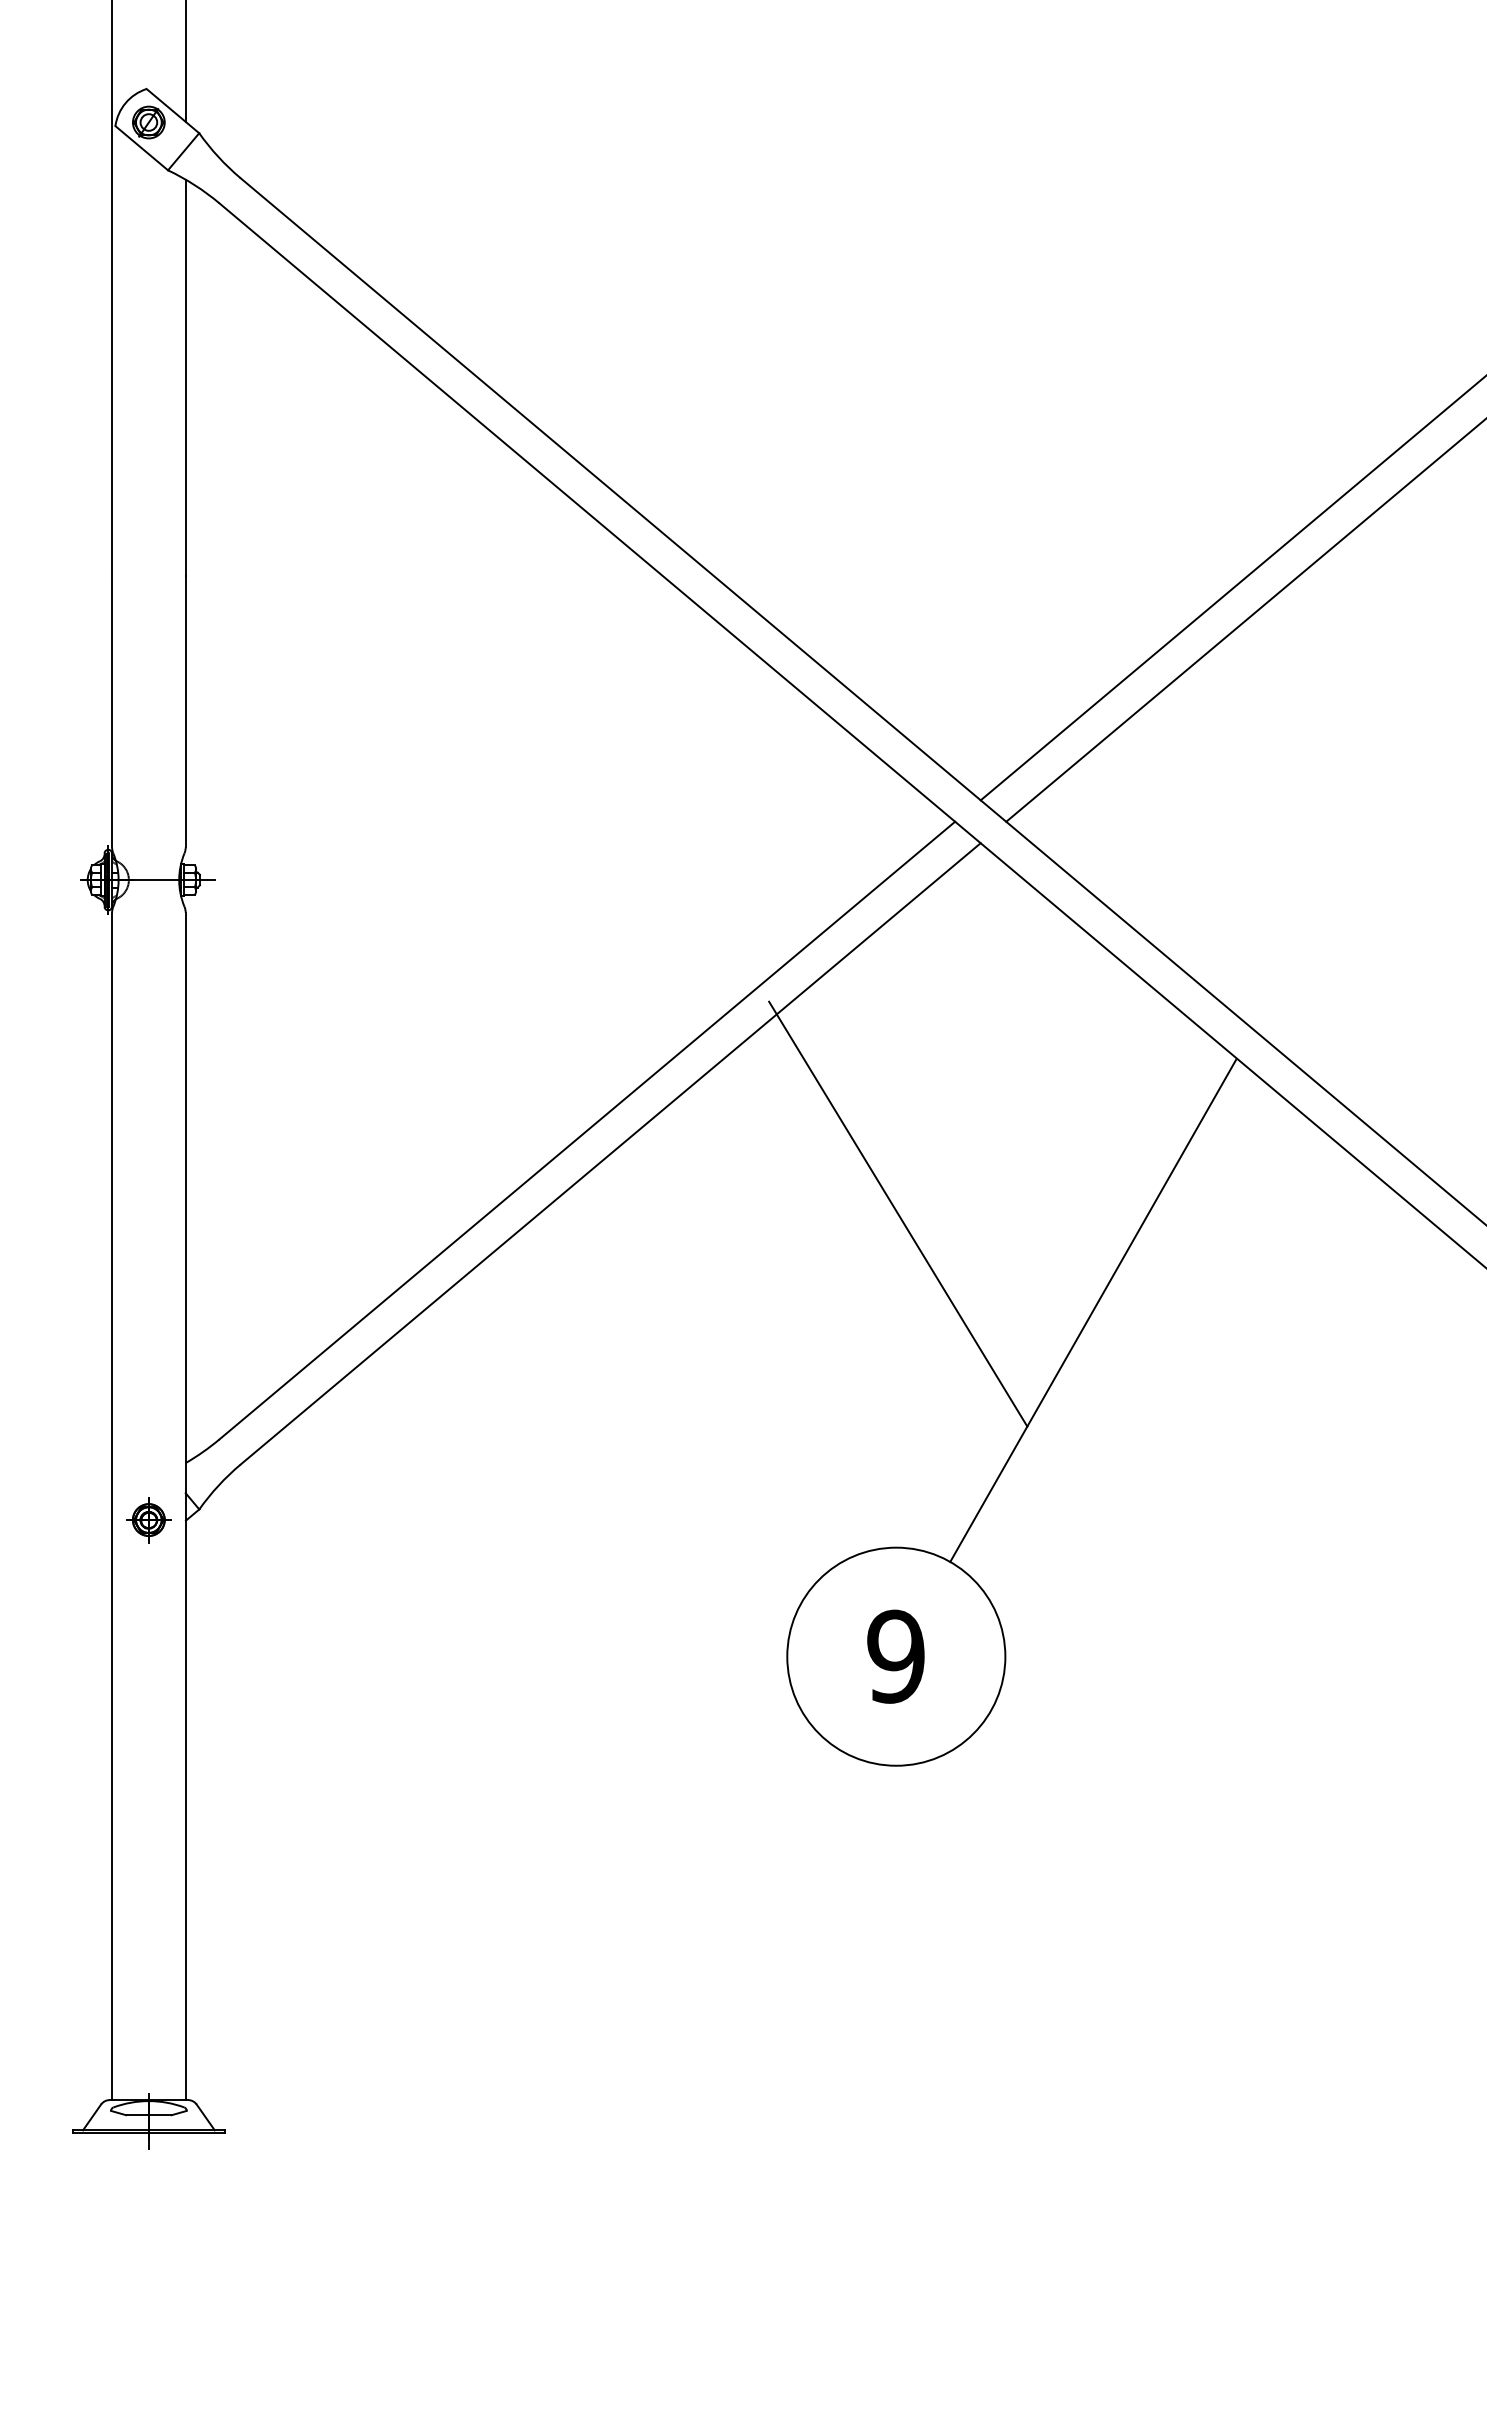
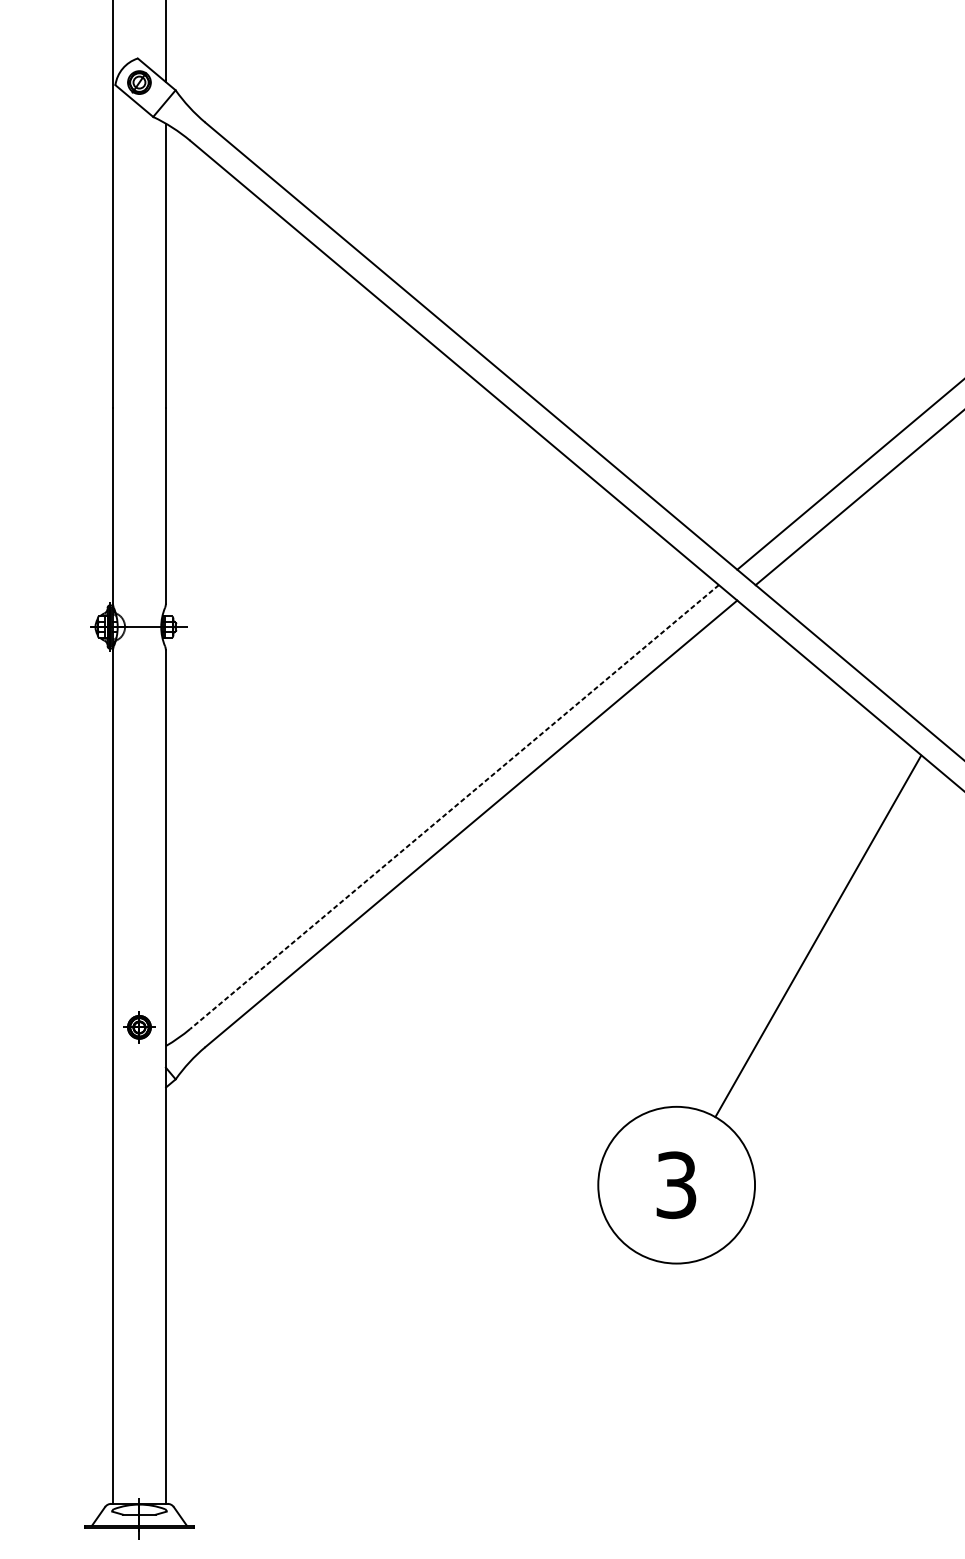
line: (586, 1130) -> (453, 807), solid -> dashed
line: (898, 1213) -> (678, 866), removed
part: (148, 1520) -> (139, 1027), moved
text: (895, 1656) -> (676, 1185), 9 -> 3

